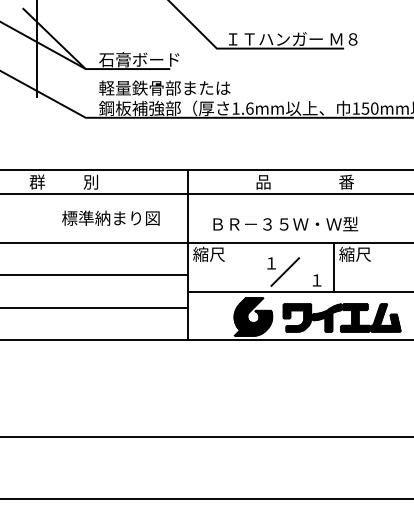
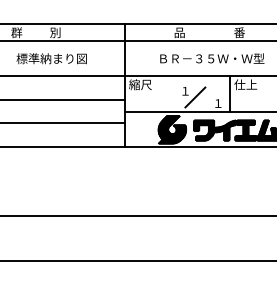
text: (110, 217) -> (51, 58), moved
text: (285, 223) -> (212, 58), moved
text: (355, 253) -> (245, 84), 縮尺 -> 仕上

